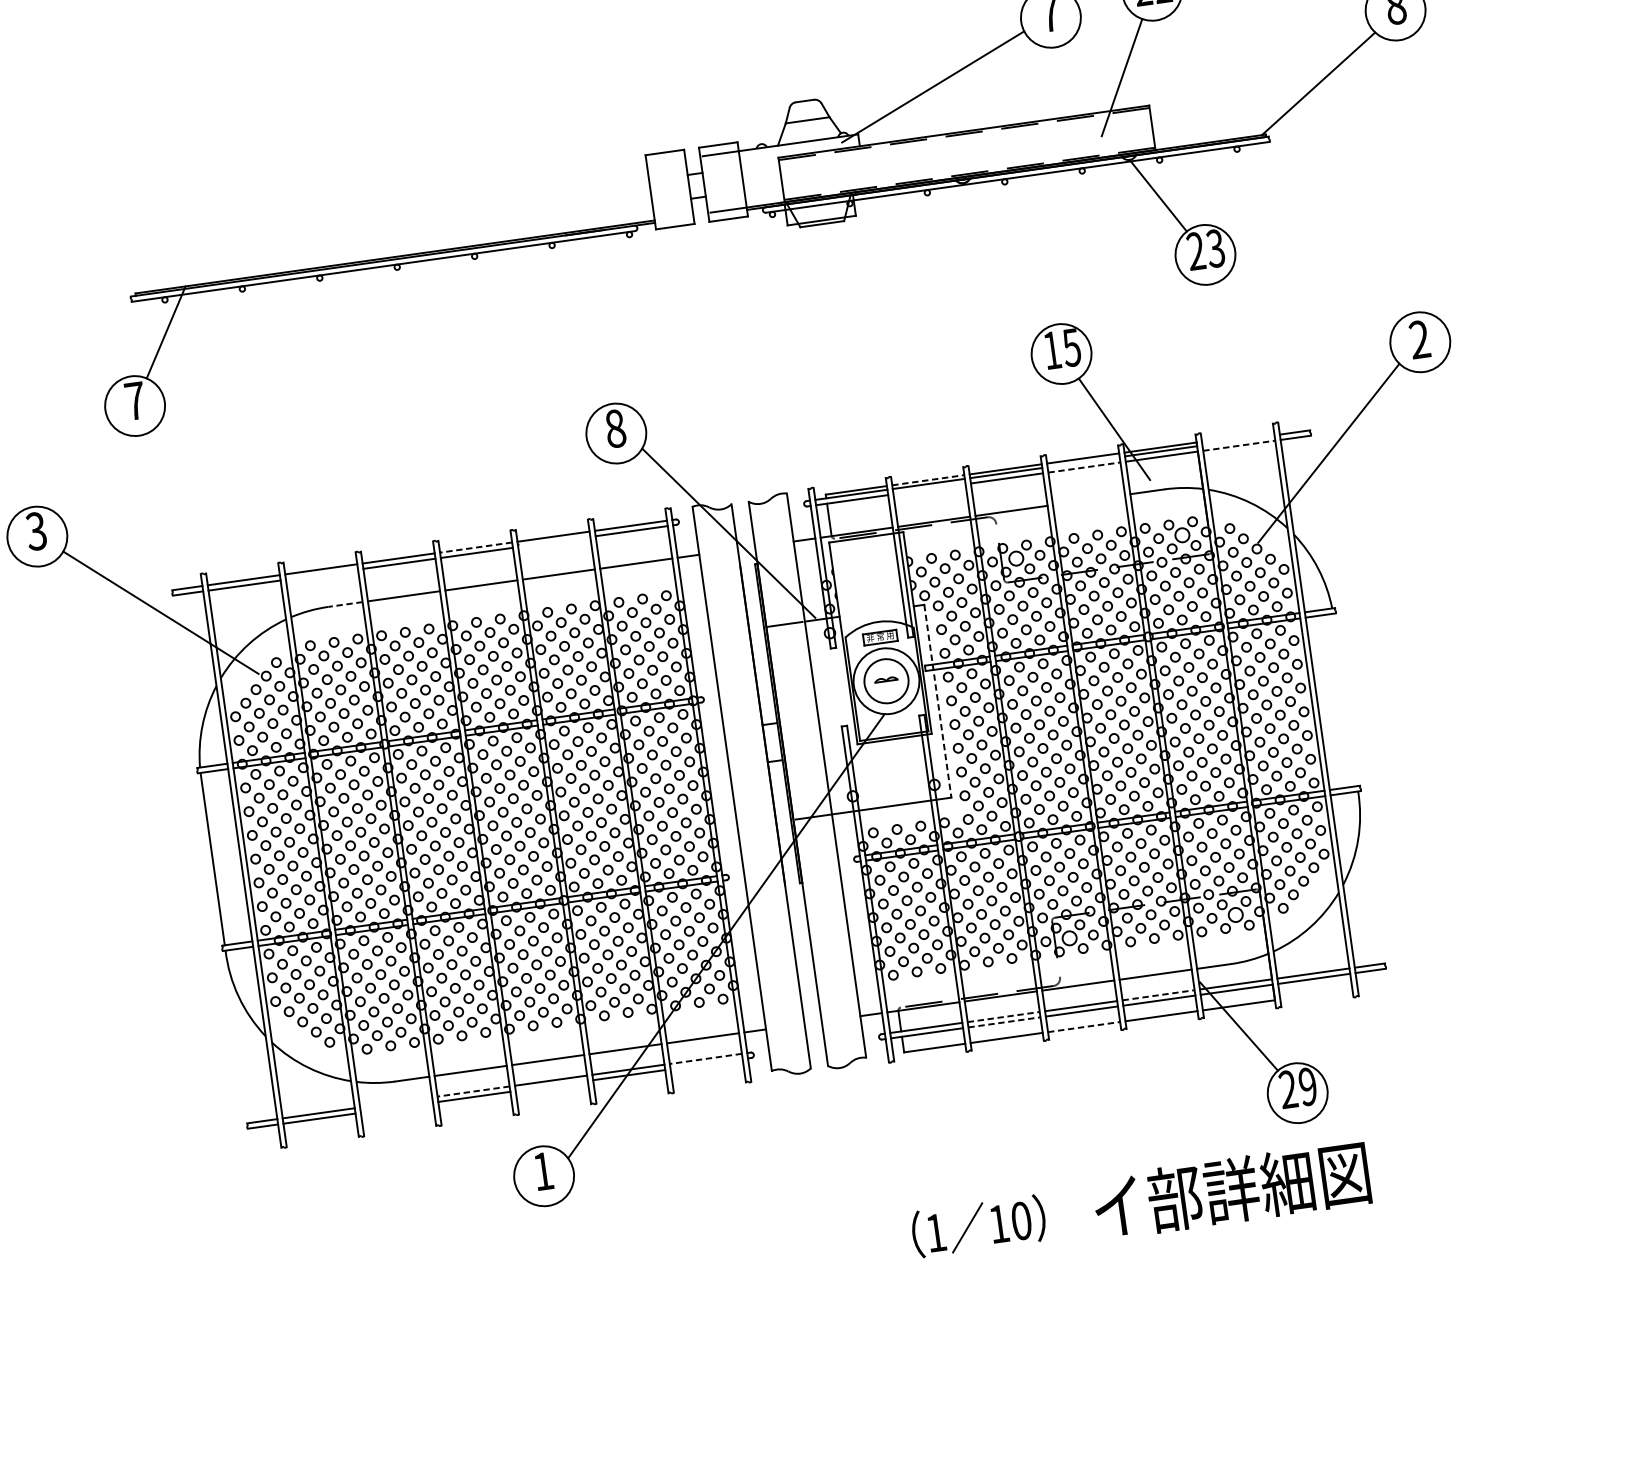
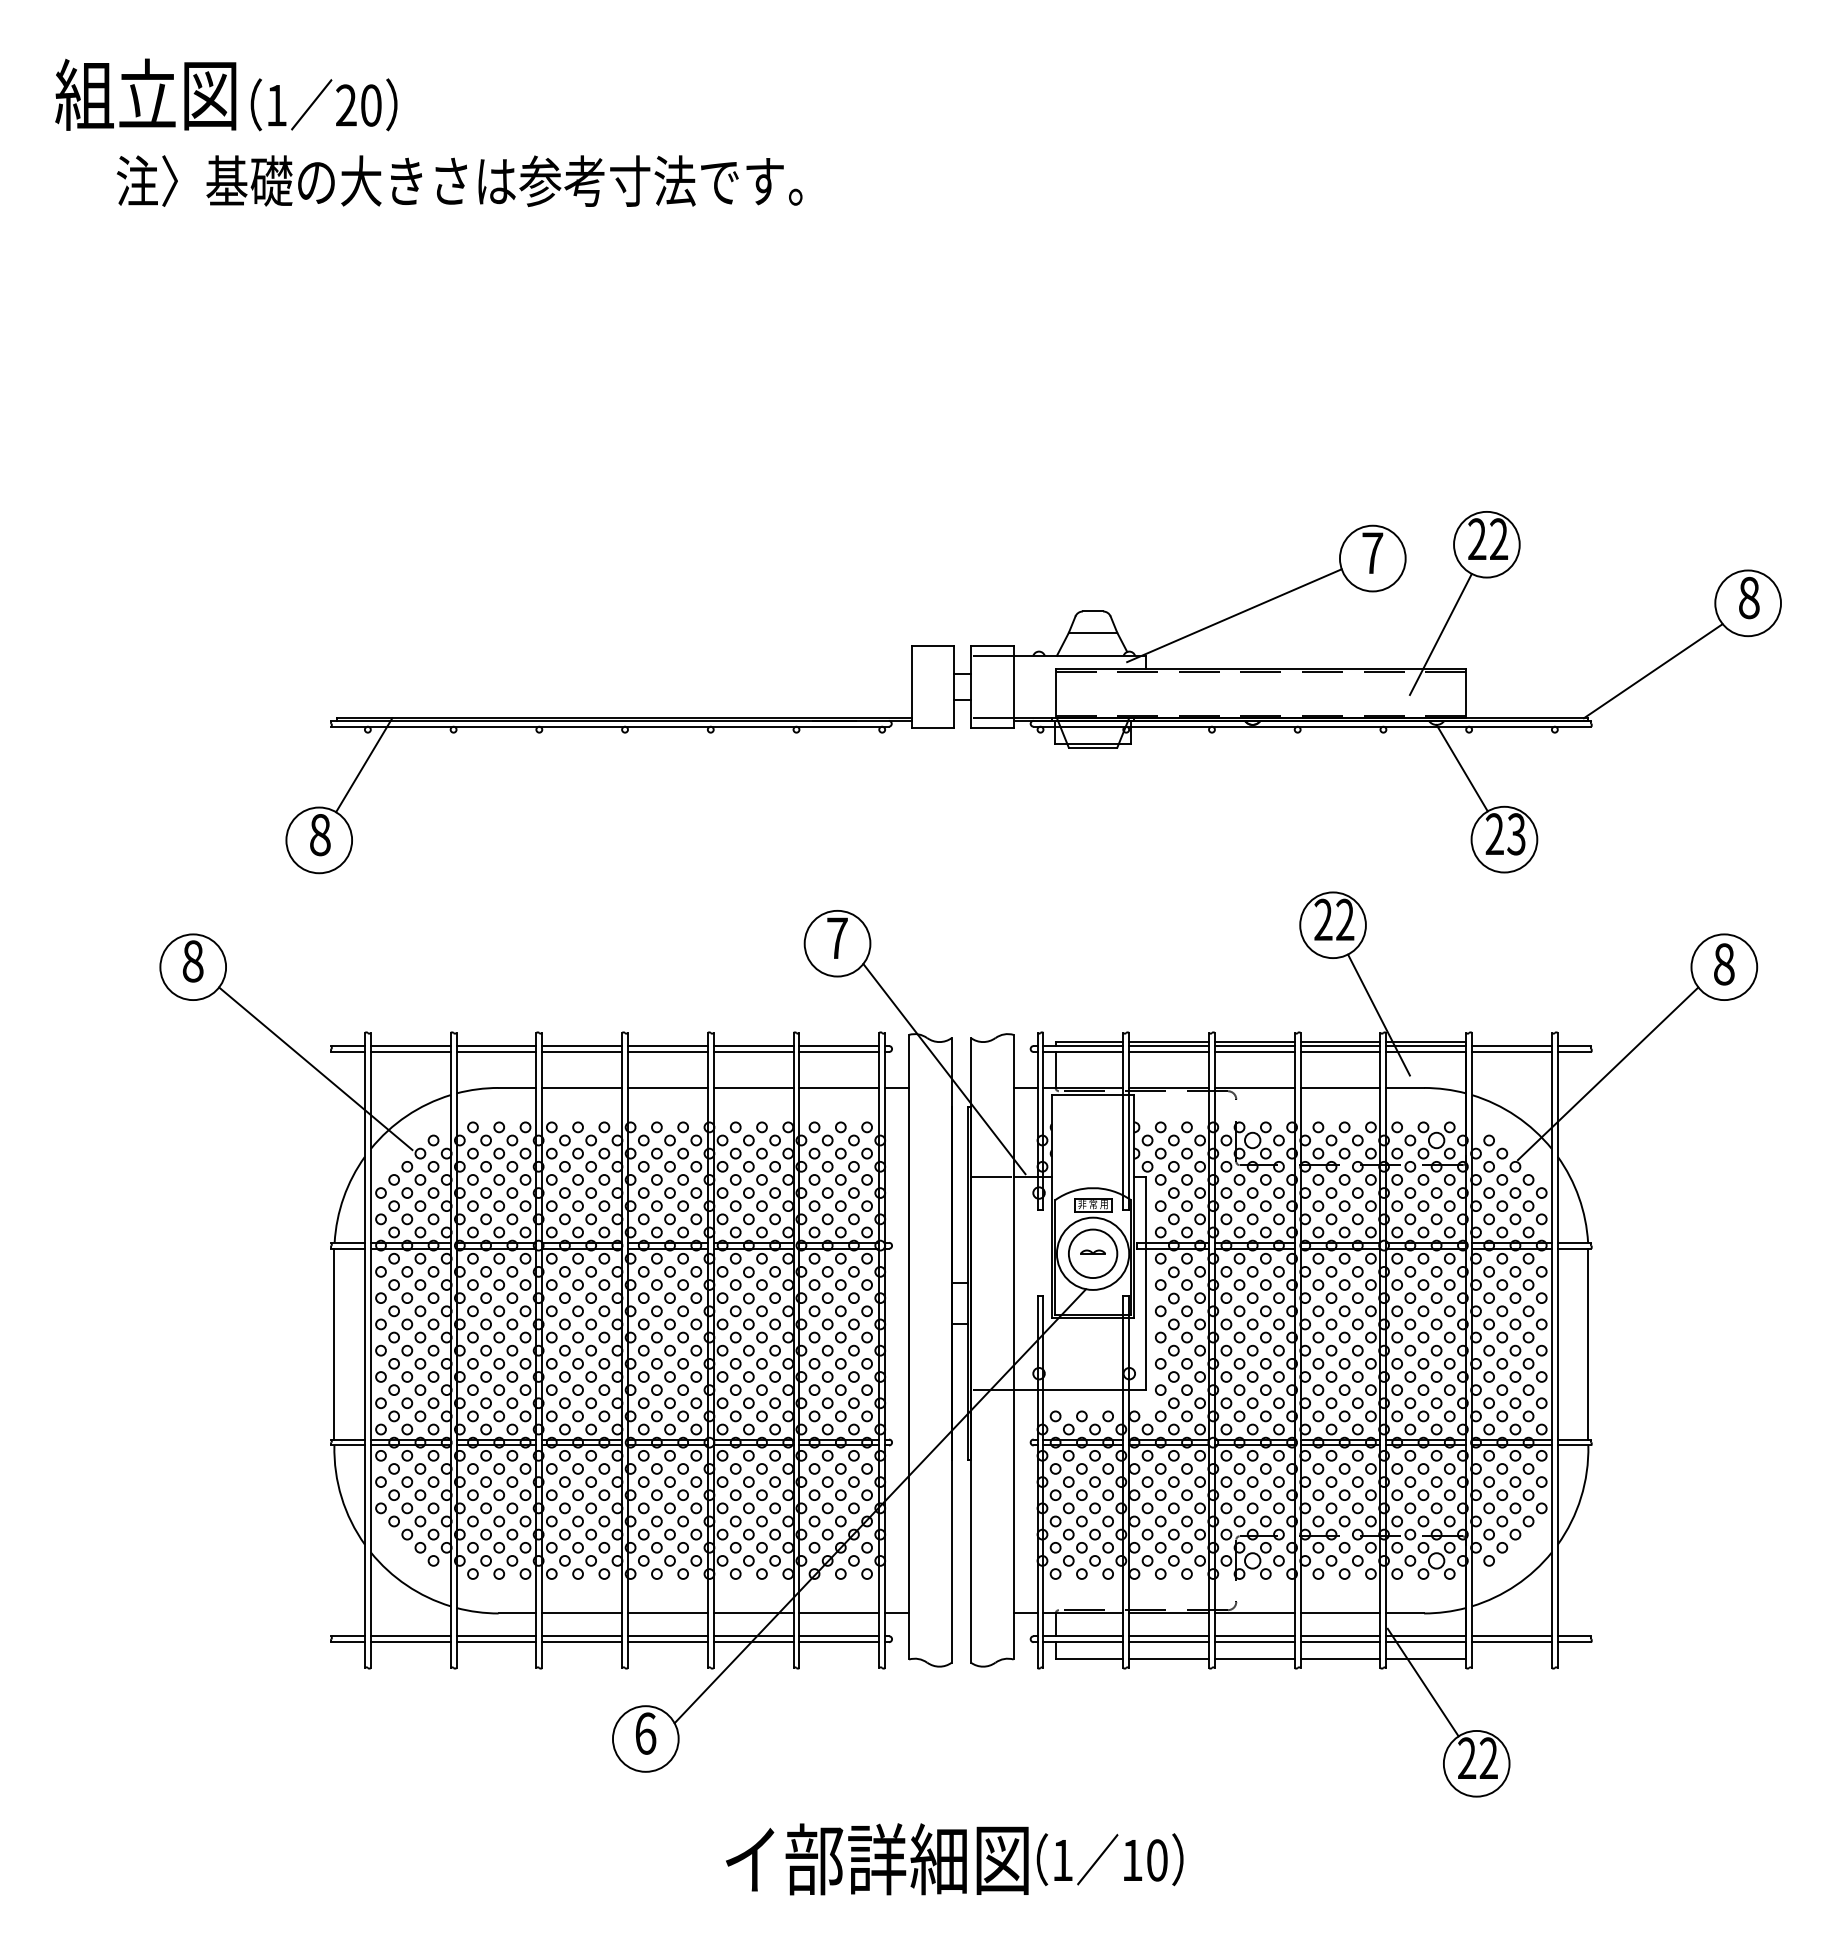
text: (1419, 339) -> (1723, 964), 2 -> 8
text: (1062, 348) -> (1334, 919), 15 -> 22
text: (135, 401) -> (320, 835), 7 -> 8
text: (615, 428) -> (837, 938), 8 -> 7
line: (1238, 440) -> (1511, 1046), added
line: (1239, 446) -> (1512, 1052), dashed -> solid
line: (1083, 462) -> (1340, 1046), added
line: (1084, 468) -> (1340, 1052), dashed -> solid
line: (928, 479) -> (1169, 1041), dashed -> solid
line: (929, 489) -> (1169, 1052), added
line: (1088, 499) -> (1340, 1087), added
text: (35, 531) -> (192, 961), 3 -> 8
line: (554, 542) -> (753, 1052), added
line: (475, 548) -> (667, 1046), dashed -> solid
line: (322, 575) -> (496, 1052), added
line: (345, 604) -> (517, 1087), dashed -> solid
line: (1345, 699) -> (1588, 1343), added
line: (937, 701) -> (1145, 1283), dashed -> solid
line: (1158, 995) -> (1340, 1636), dashed -> solid
line: (1004, 1017) -> (1169, 1636), dashed -> solid
line: (1004, 1022) -> (1169, 1642), dashed -> solid
line: (1083, 1027) -> (1254, 1659), dashed -> solid
line: (706, 1059) -> (839, 1636), dashed -> solid
line: (706, 1064) -> (839, 1642), added
line: (551, 1086) -> (667, 1642), added
text: (1307, 1086) -> (1488, 1758), 29 -> 22
line: (473, 1091) -> (582, 1636), dashed -> solid
line: (396, 1102) -> (496, 1636), added
line: (397, 1108) -> (496, 1642), added
text: (544, 1171) -> (646, 1733), 1 -> 6
text: (1232, 1190) -> (877, 1859), moved

